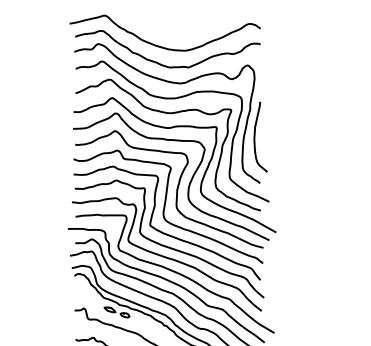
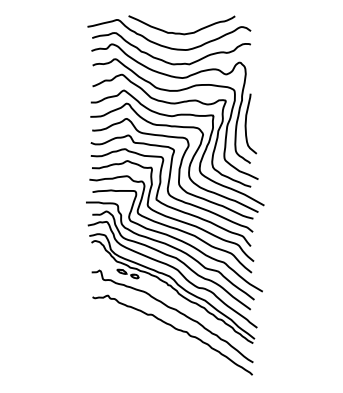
curve: (178, 30) -> (180, 32), added

